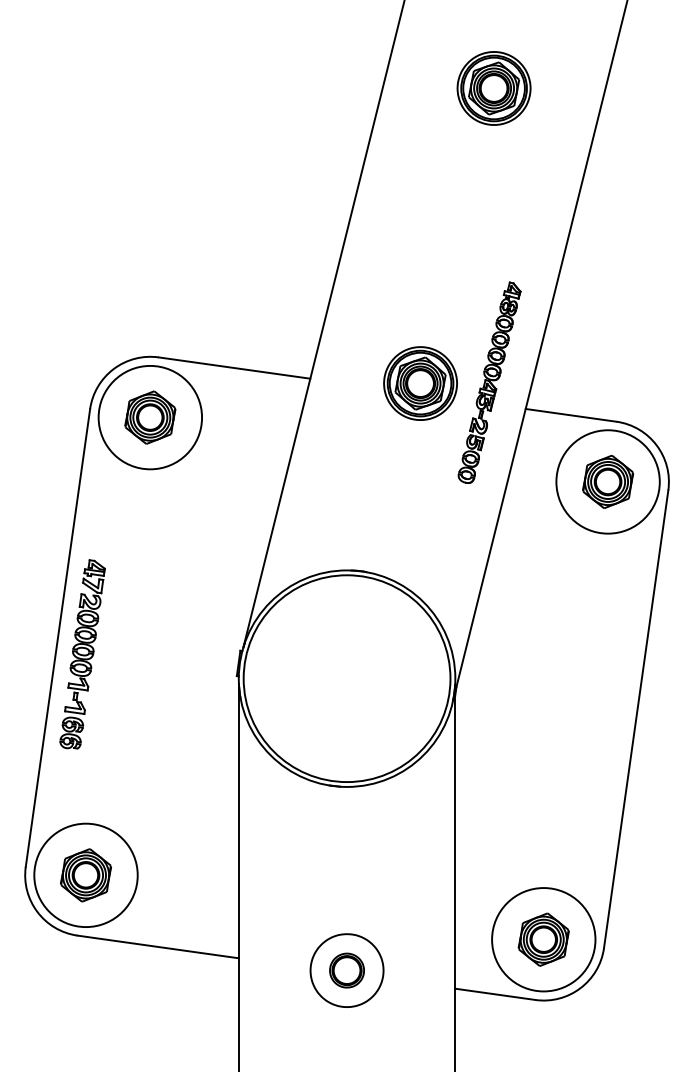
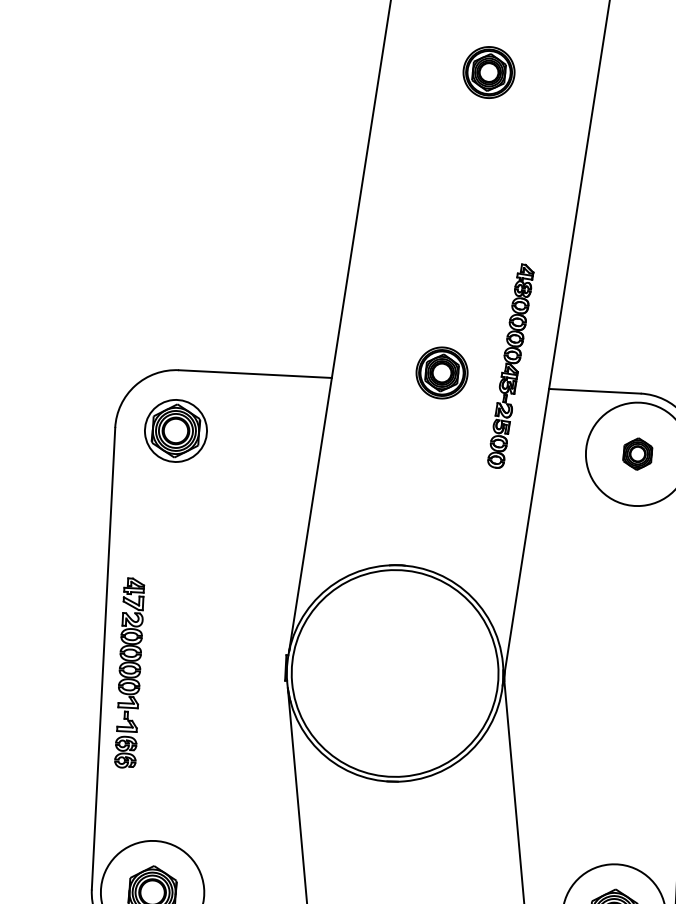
part: (493, 88) -> (488, 72), size x0.7
part: (420, 383) -> (442, 372), size x0.7
circle: (150, 417) -> (176, 430), size x0.6
part: (608, 481) -> (637, 453), size x0.6

